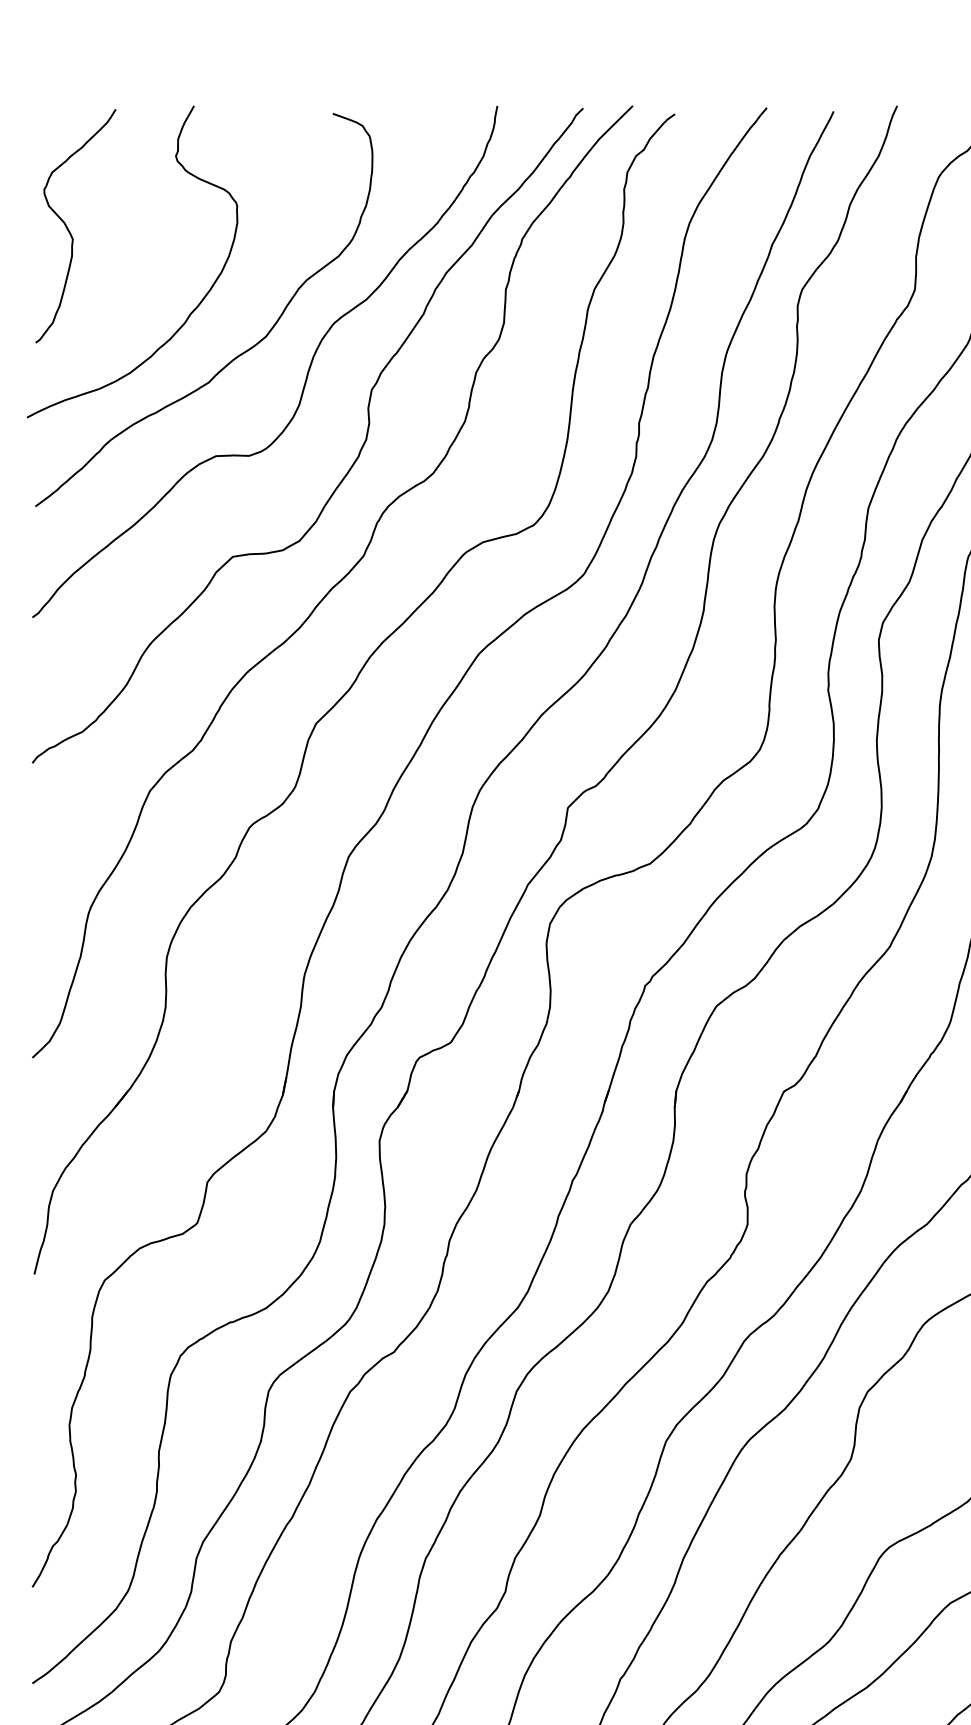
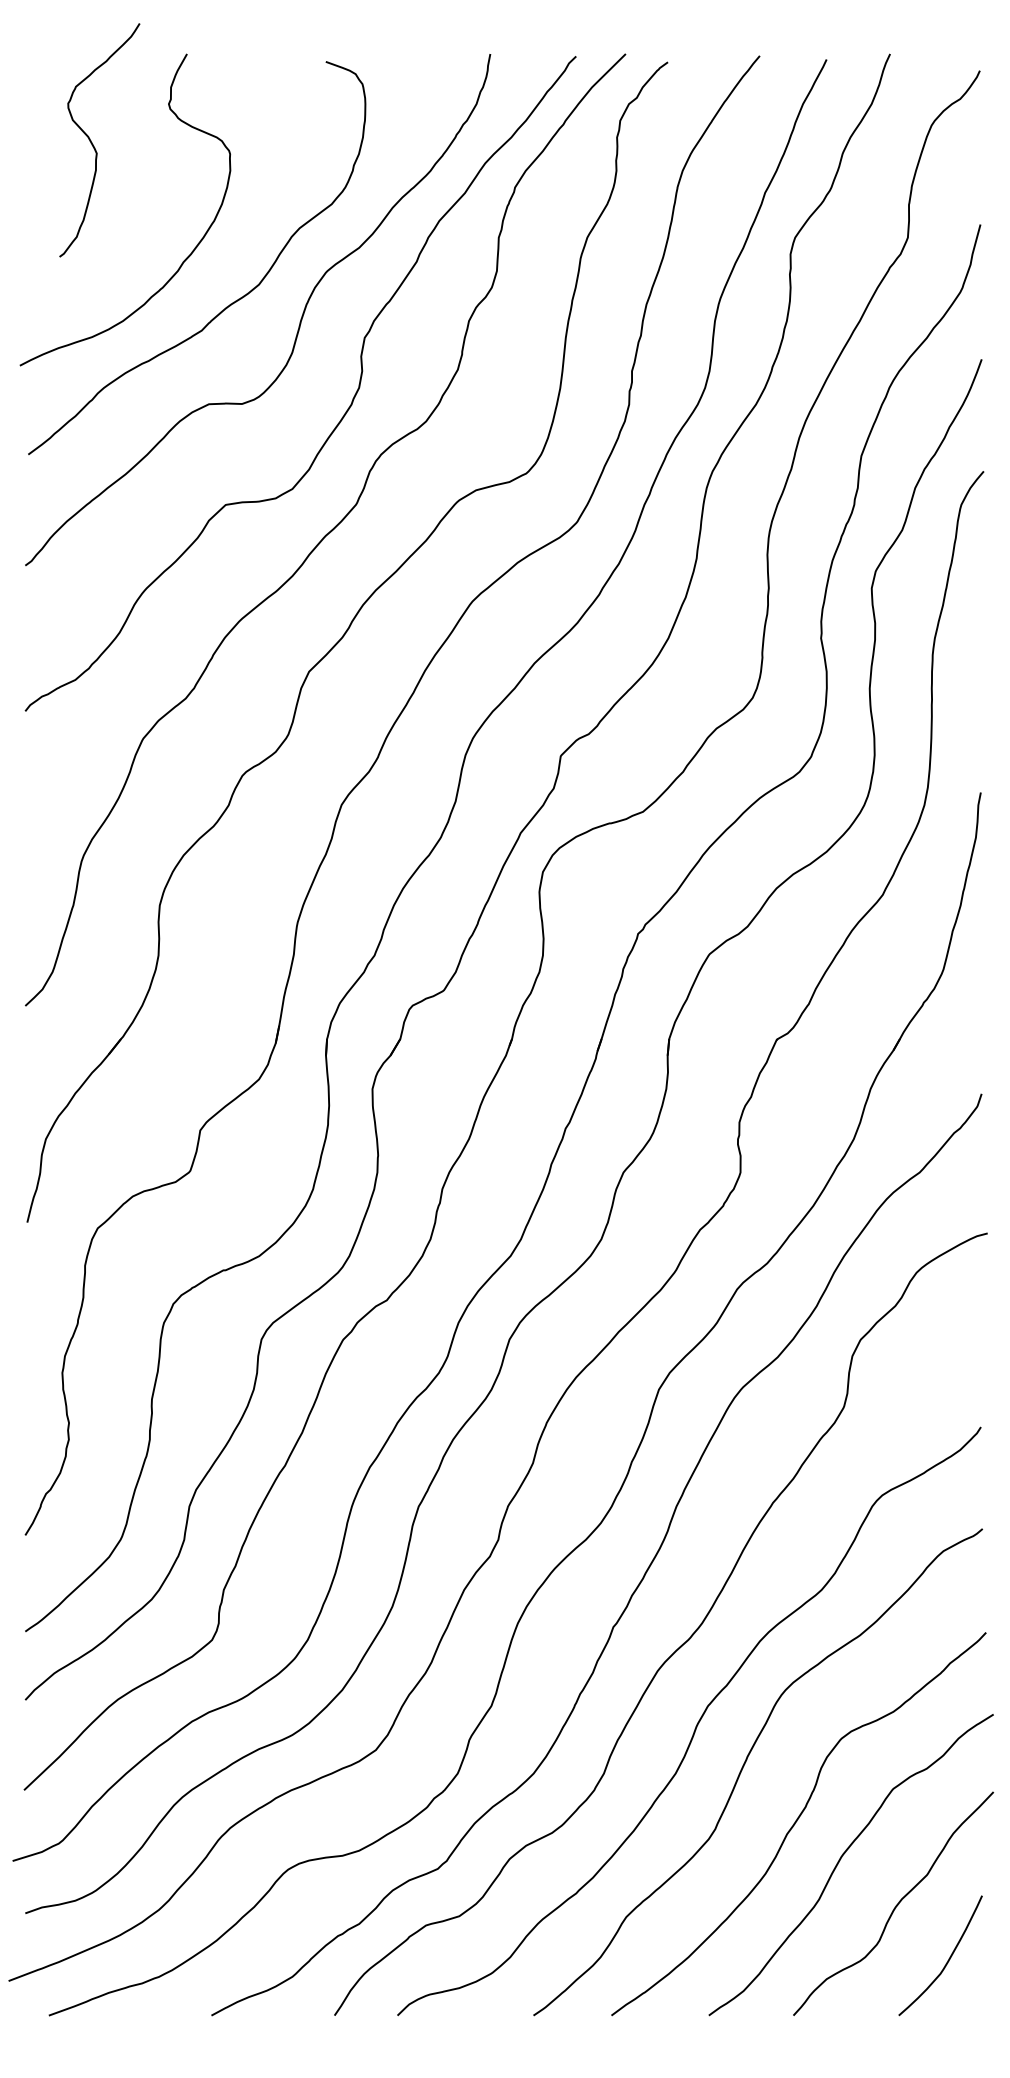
curve: (69, 230) -> (93, 144), moved

